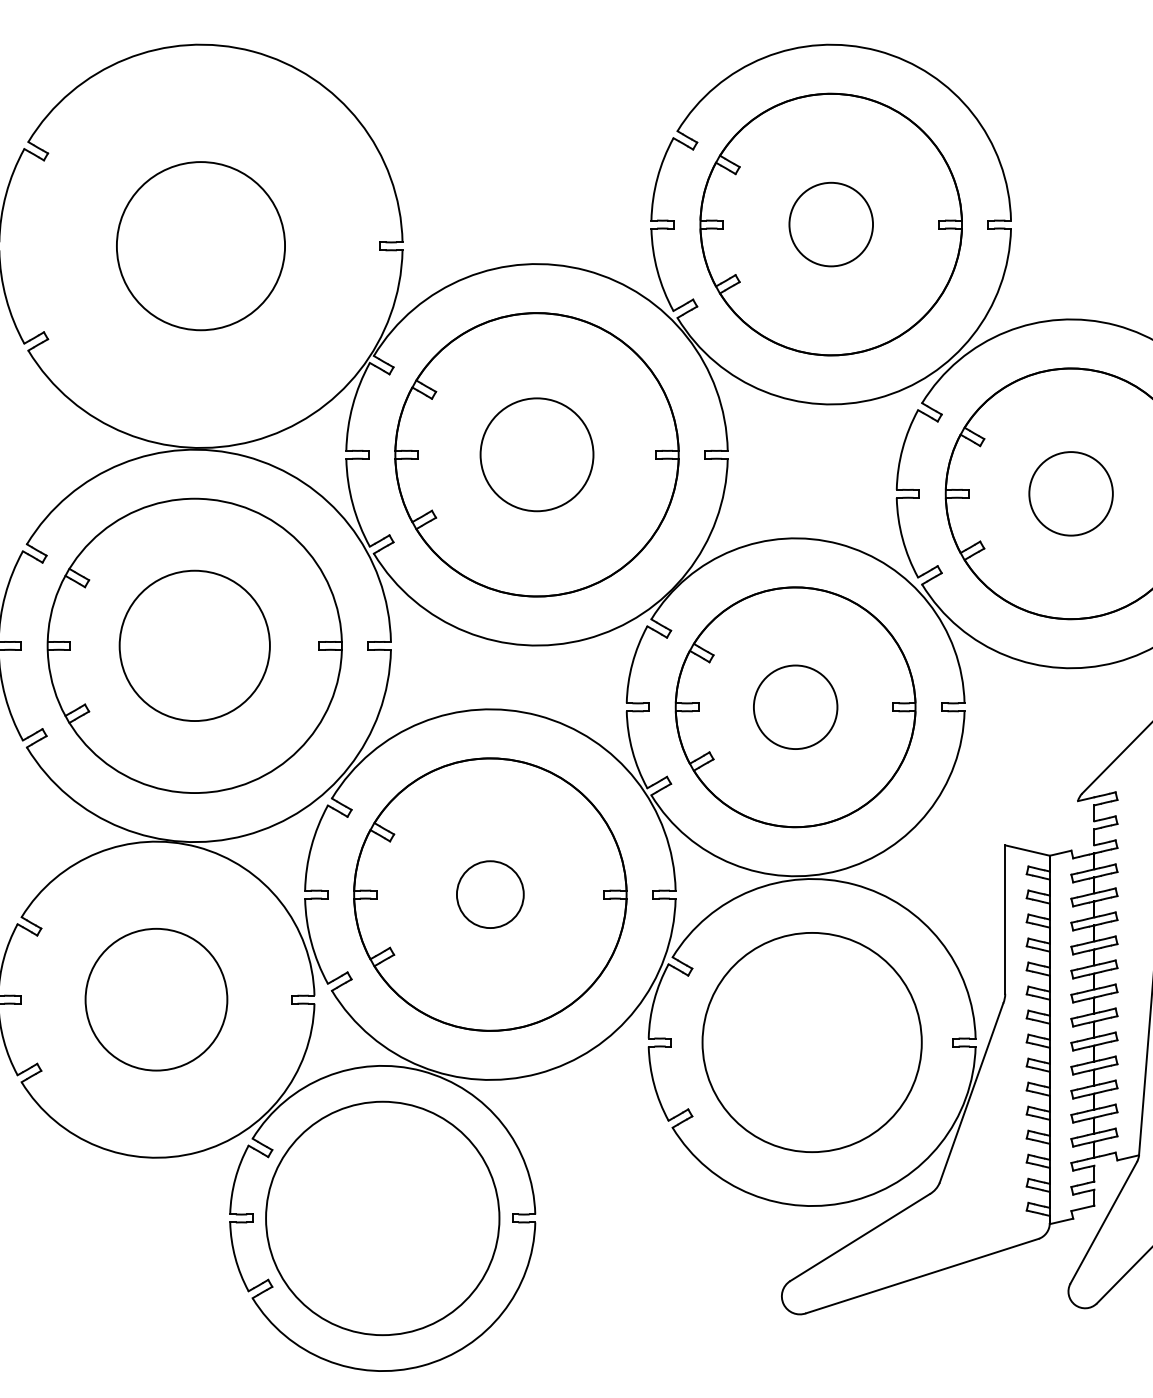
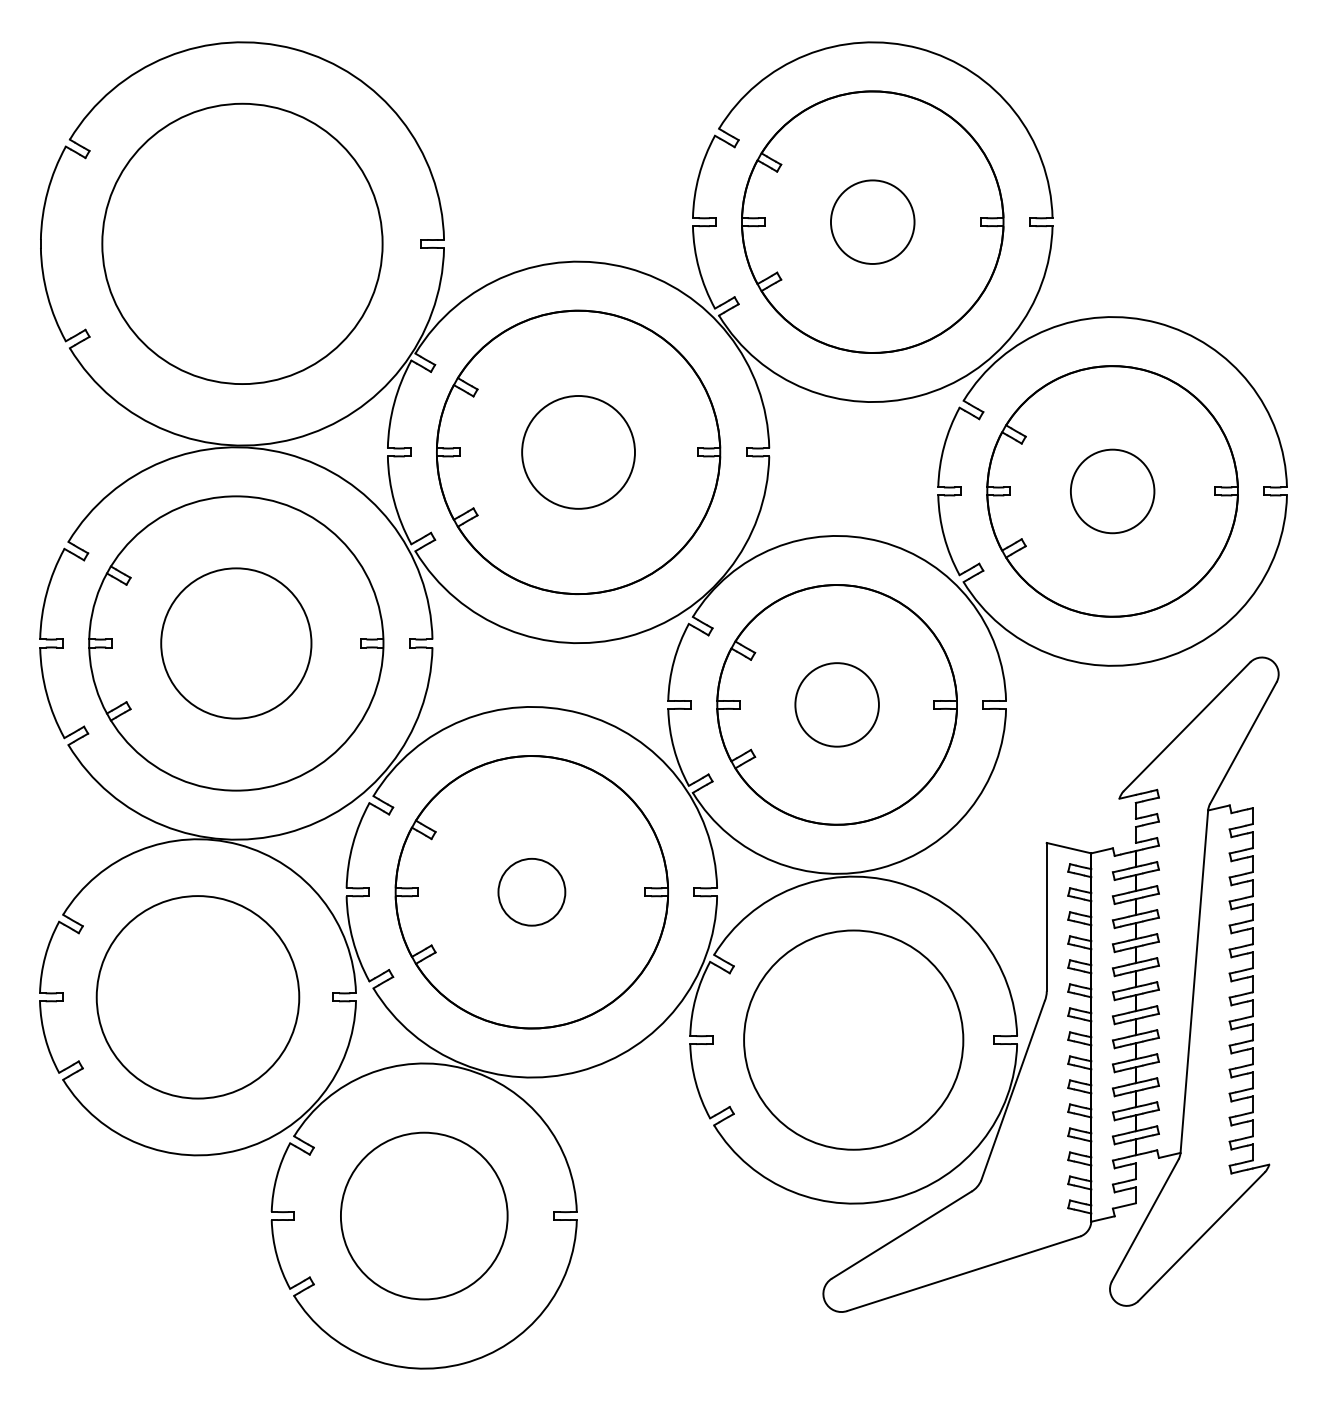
circle: (200, 245) -> (242, 243), size x1.67
circle: (155, 999) -> (197, 997), size x1.43
circle: (381, 1217) -> (423, 1215), size x0.71

